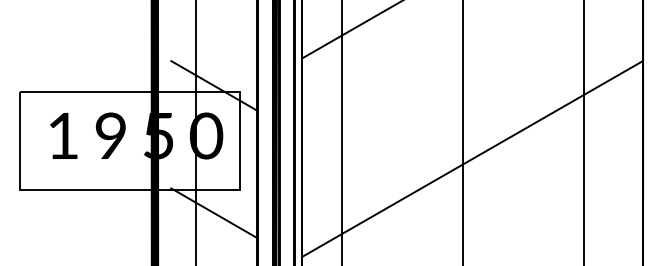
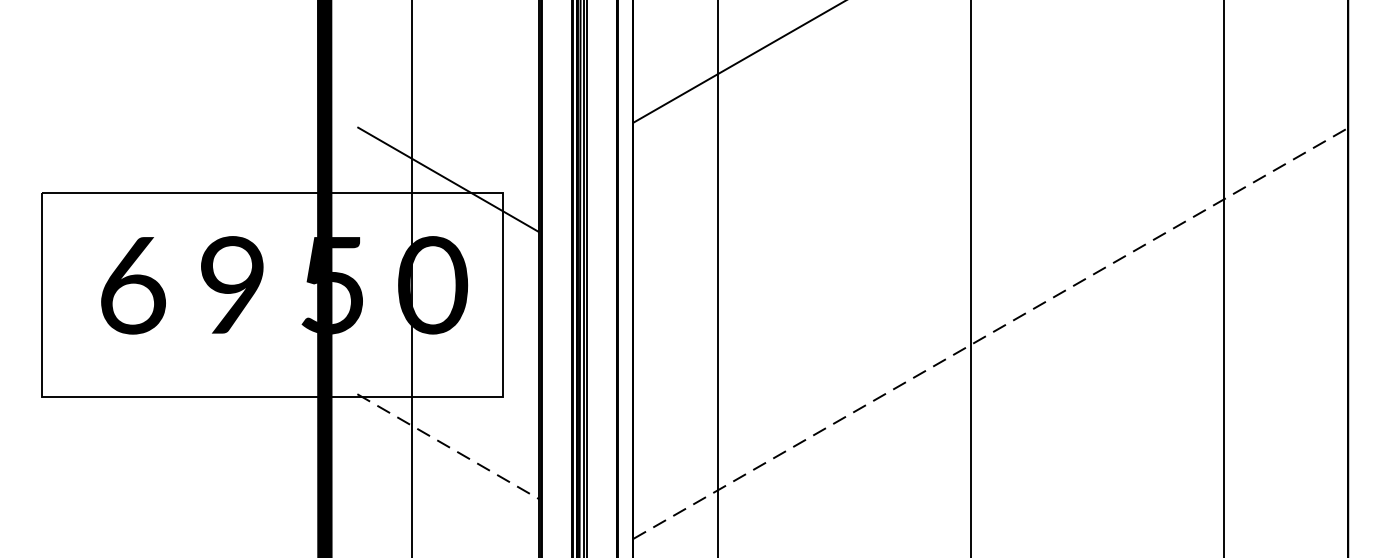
text: (63, 136) -> (133, 286), 1 -> 6
line: (472, 158) -> (990, 332), solid -> dashed
line: (214, 213) -> (449, 447), solid -> dashed

